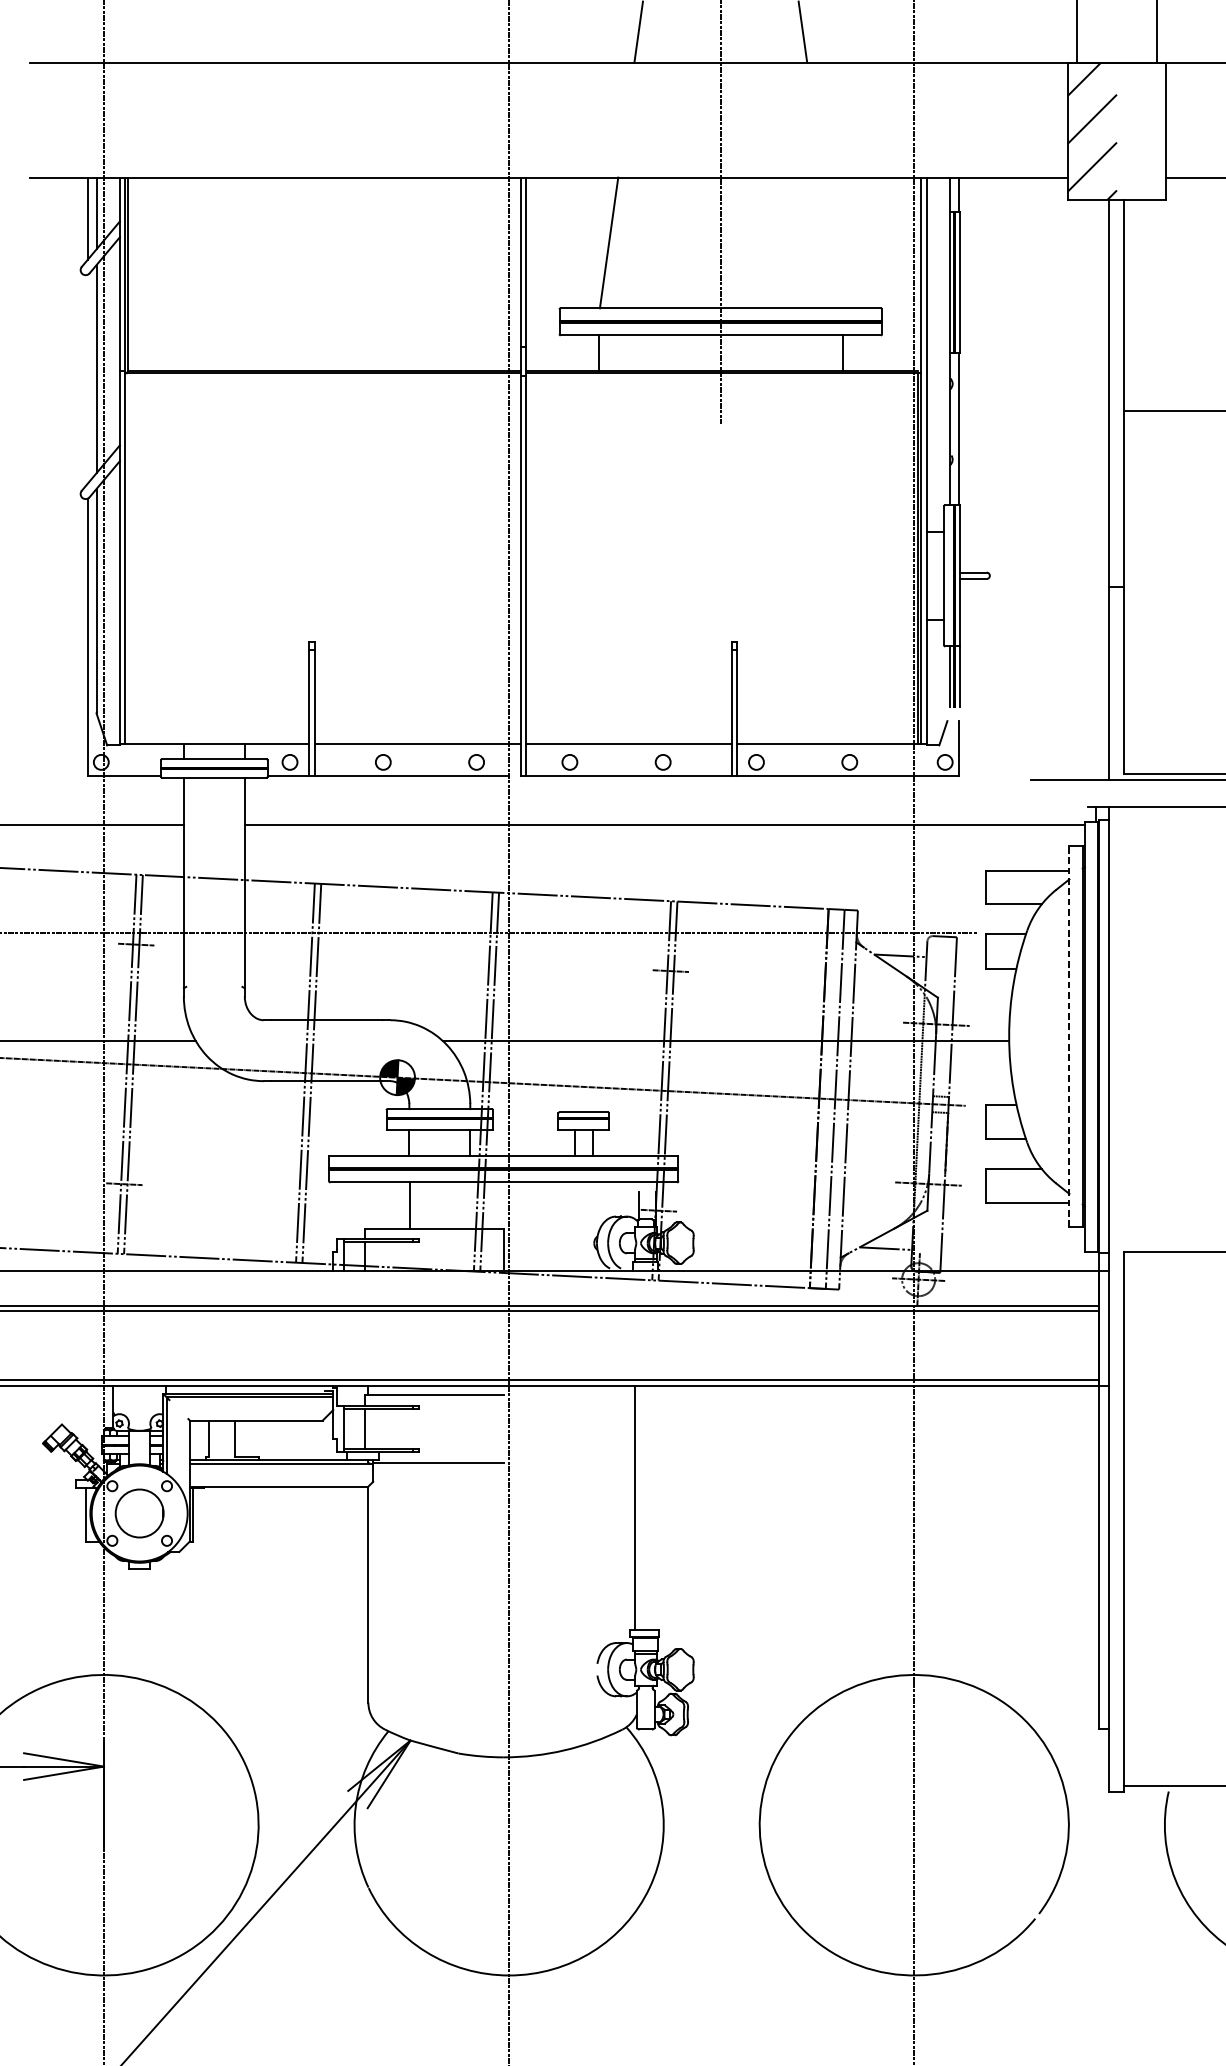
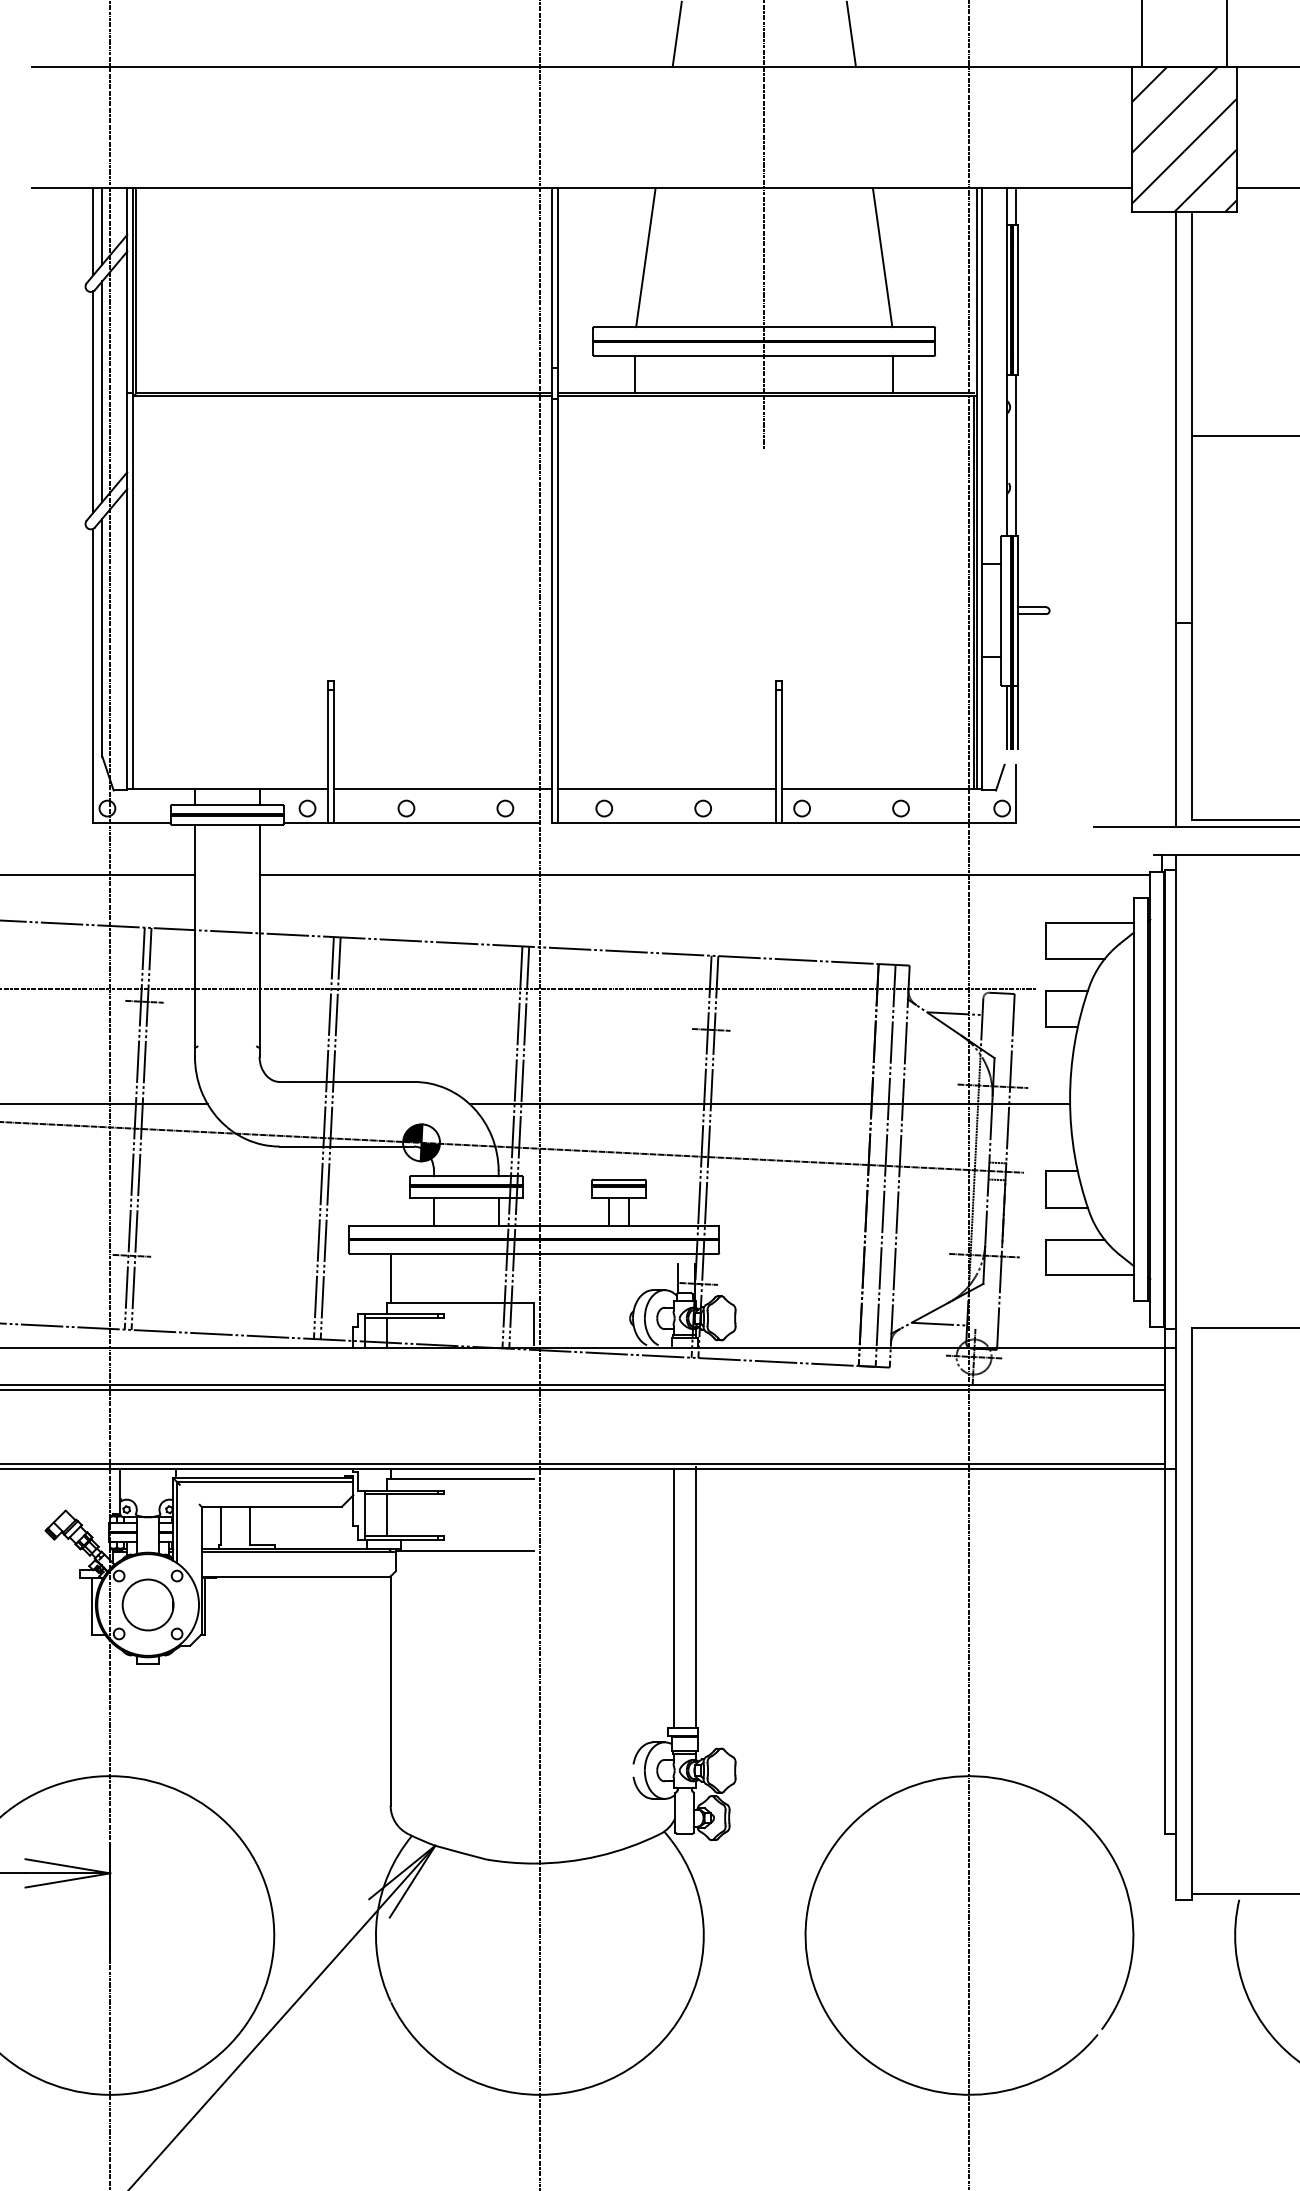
hatch: (1141, 131) -> (1210, 139), added
line: (832, 242) -> (882, 257), added
line: (88, 378) -> (93, 401), added
line: (1068, 1036) -> (1133, 1099), dashed -> solid
line: (409, 1204) -> (390, 1277), moved
line: (655, 1506) -> (695, 1597), added

